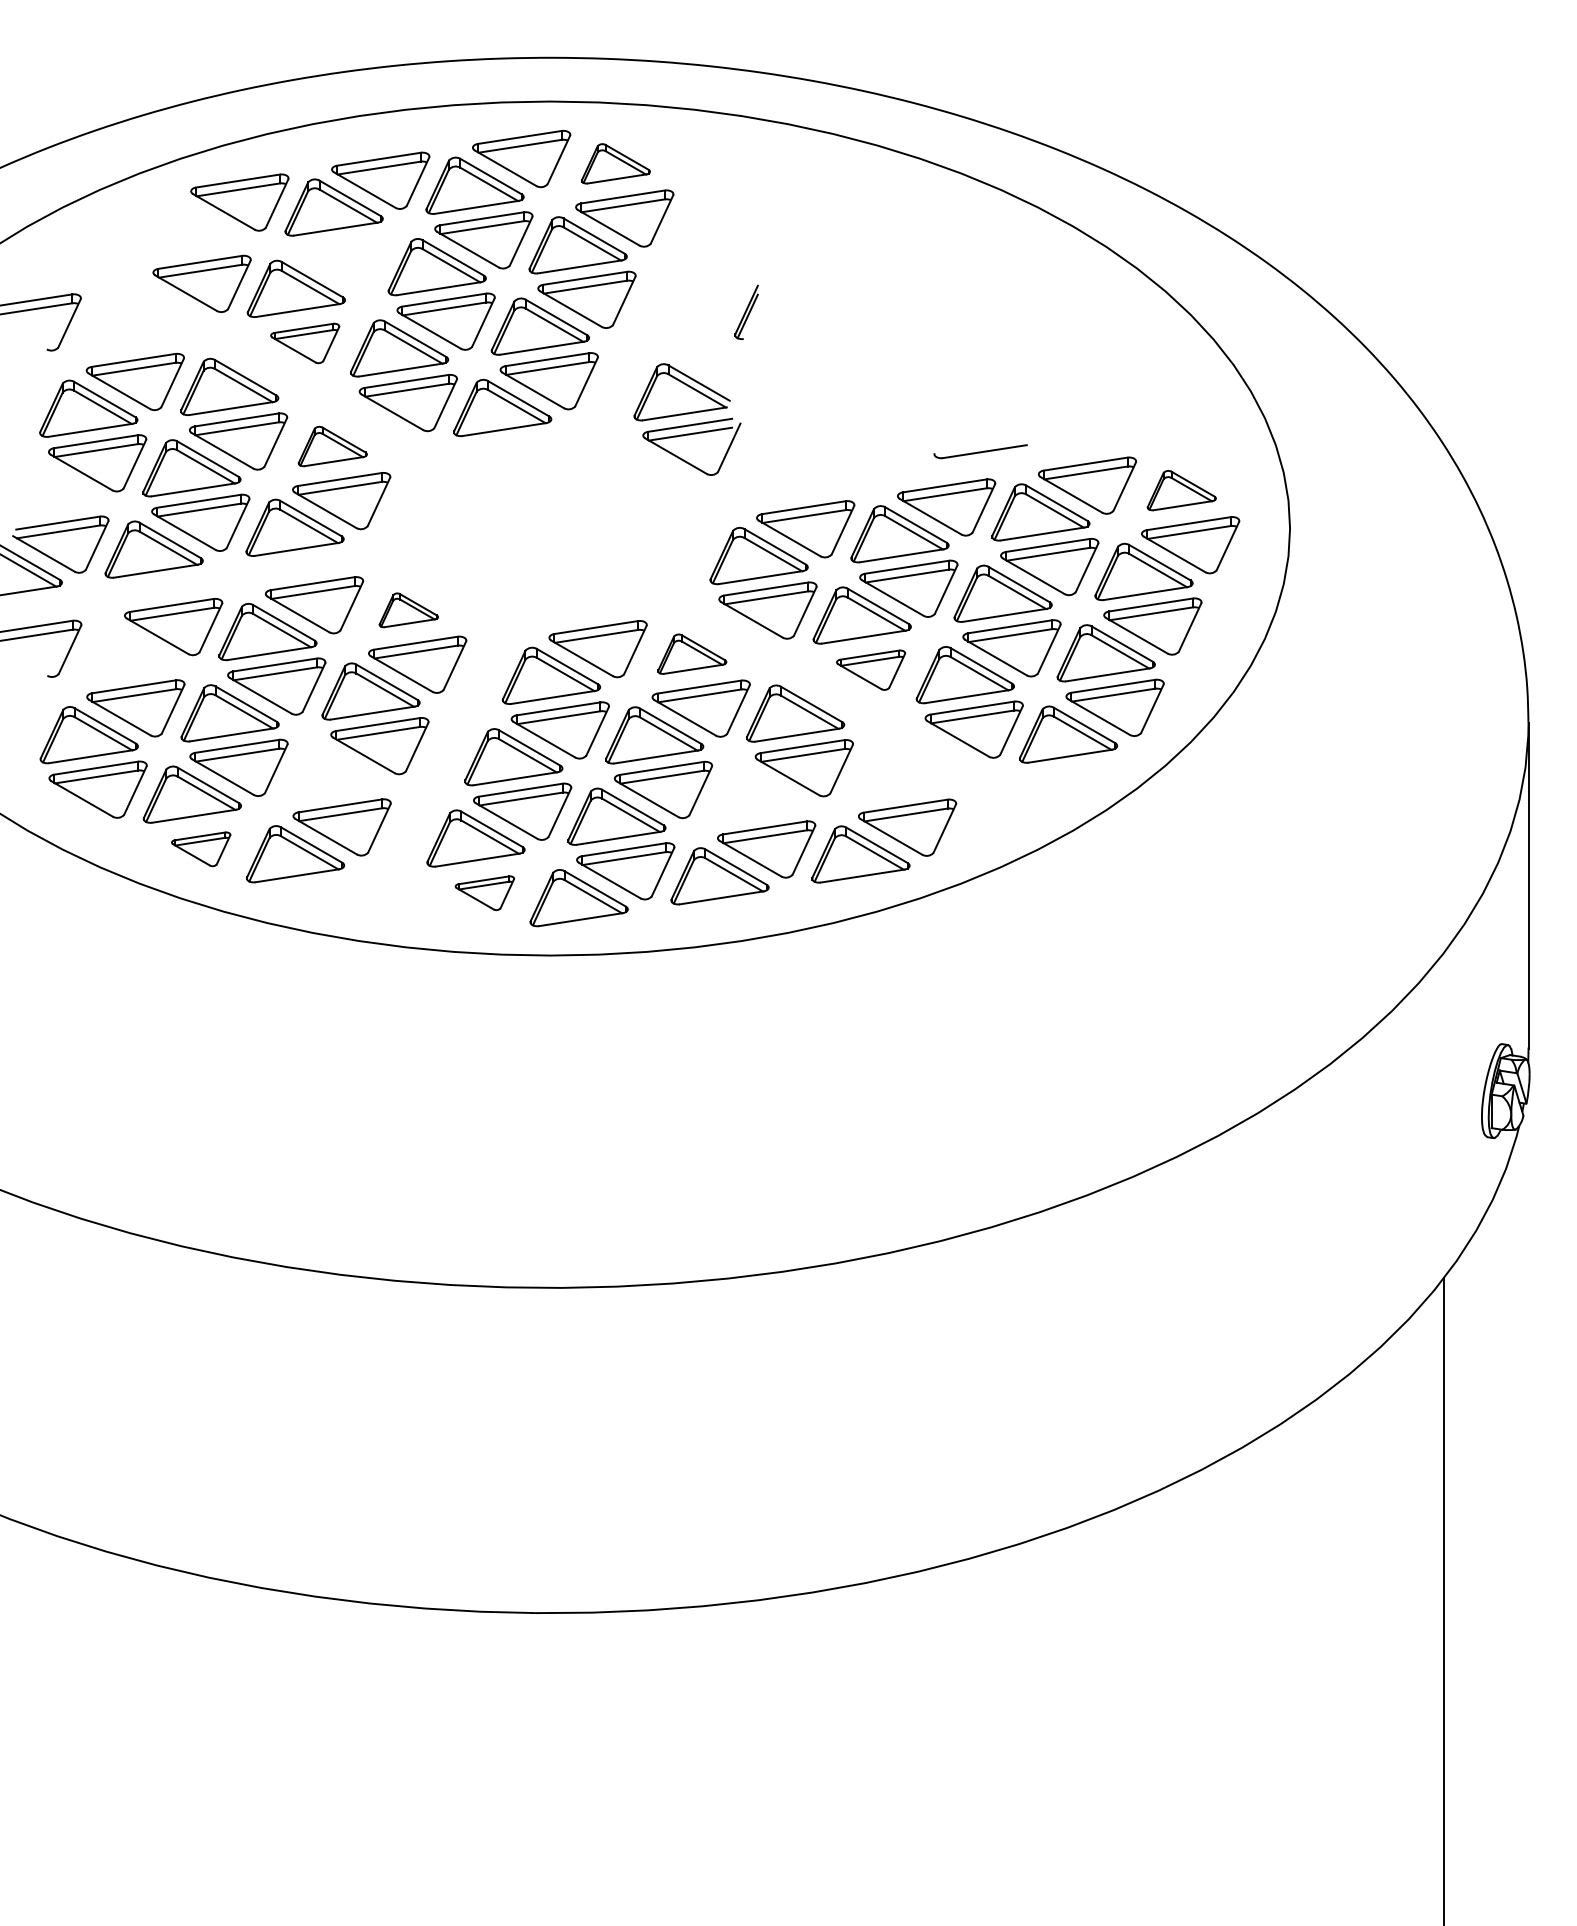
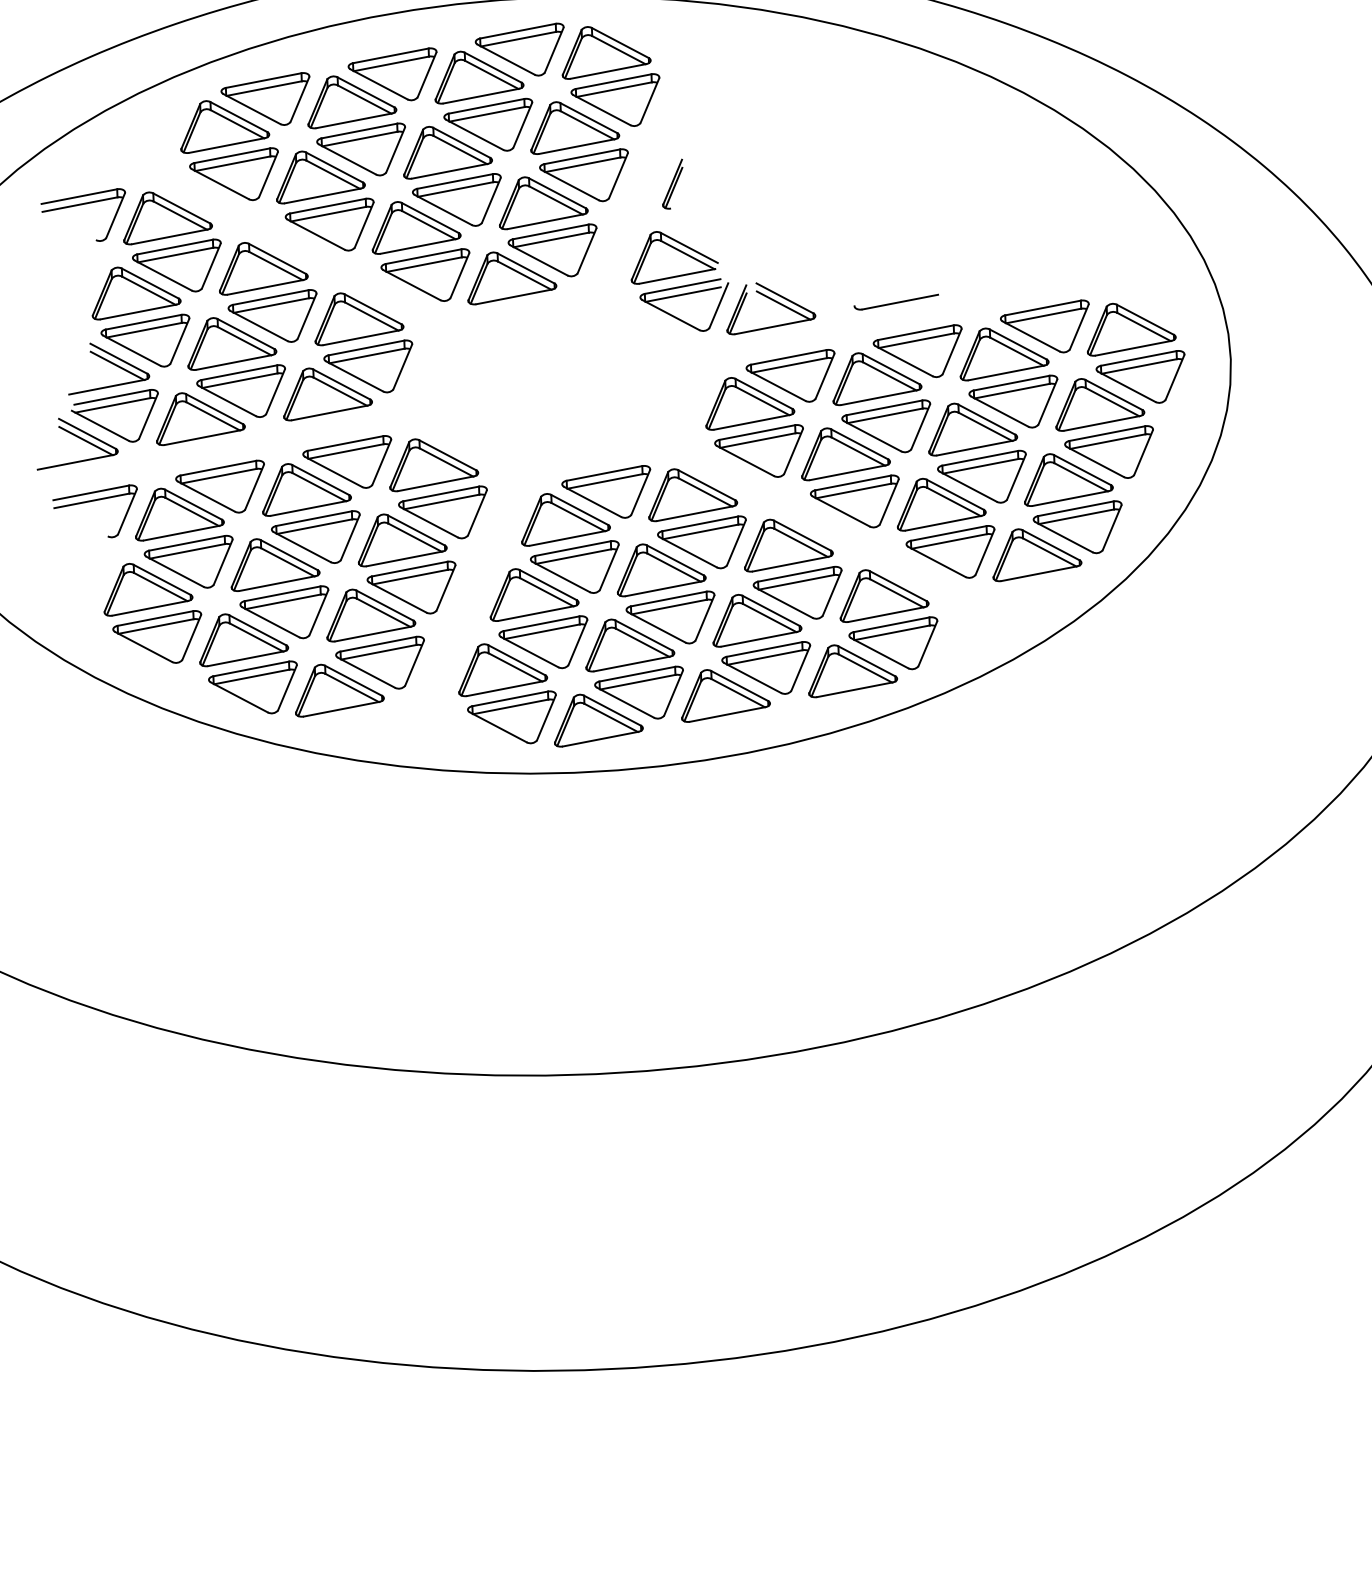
part: (615, 163) -> (605, 51), size x1.43
part: (192, 229) -> (223, 126), added
part: (342, 262) -> (361, 150), added
part: (746, 311) -> (672, 183), moved
part: (126, 327) -> (167, 217), added
part: (304, 343) -> (329, 225), size x1.43
part: (789, 445) -> (773, 301), added
part: (332, 446) -> (358, 318), size x1.43
part: (980, 451) -> (896, 302), moved
part: (55, 490) -> (108, 367), added
part: (1181, 490) -> (1130, 328), size x1.43
part: (408, 610) -> (433, 464), size x1.67
part: (126, 653) -> (178, 513), added
part: (691, 654) -> (691, 494), size x1.43
part: (870, 670) -> (854, 502), size x1.43
part: (332, 772) -> (370, 614), added
part: (898, 773) -> (883, 595), added
part: (757, 794) -> (756, 619), added
part: (200, 849) -> (252, 688), size x1.67
part: (484, 893) -> (512, 718), size x1.67

